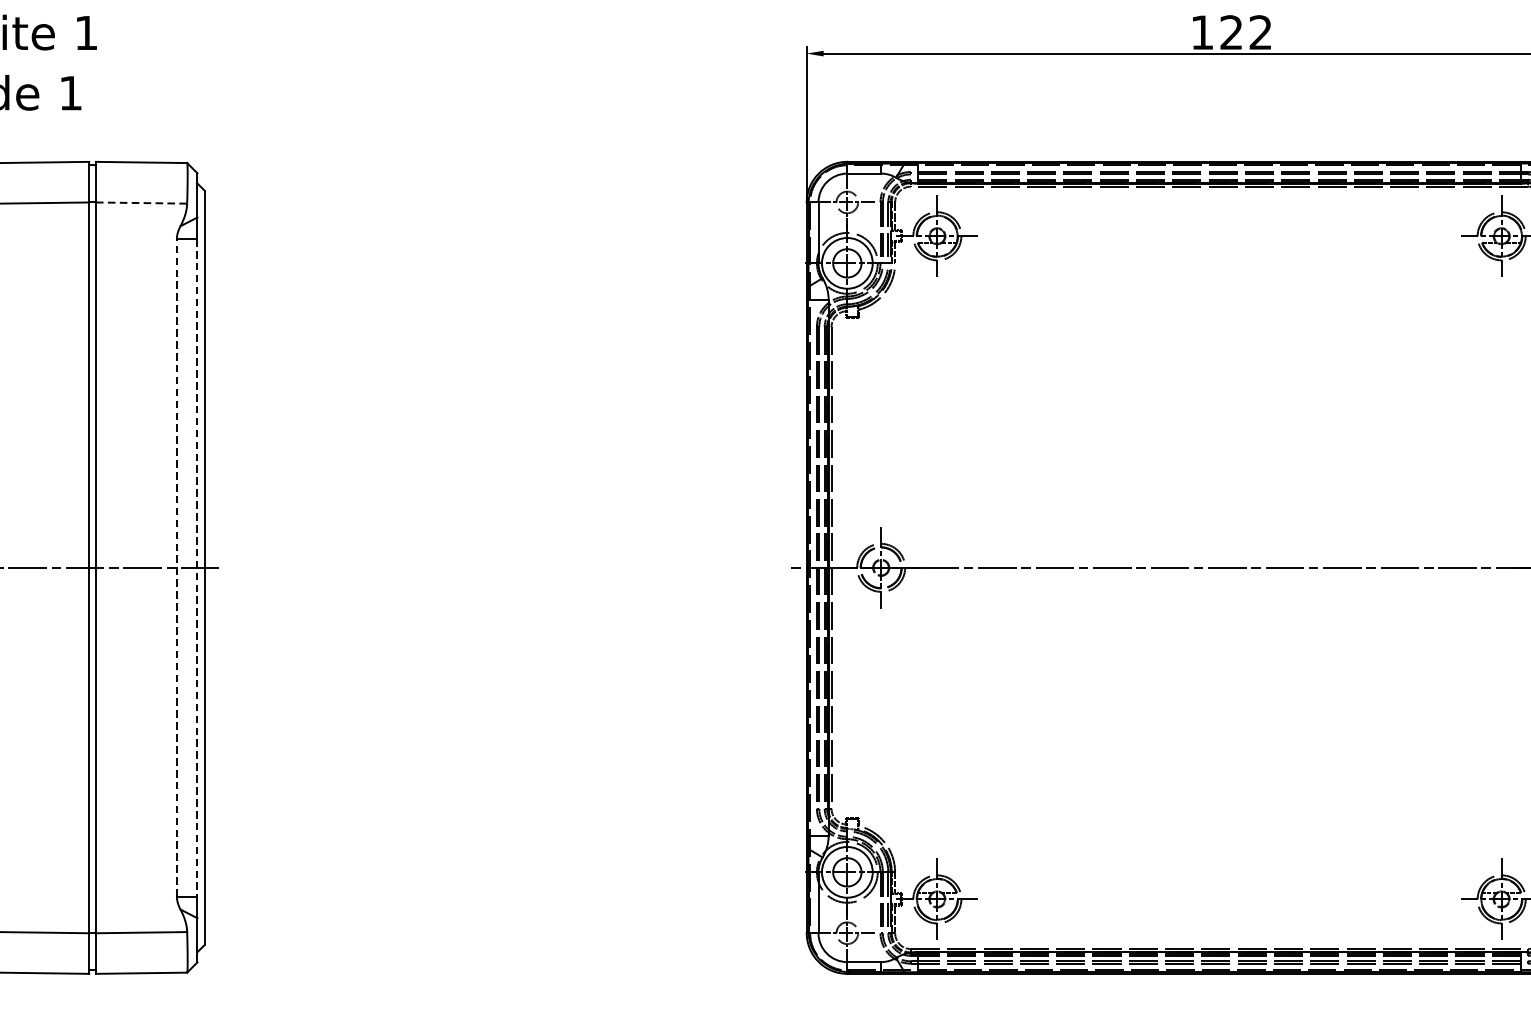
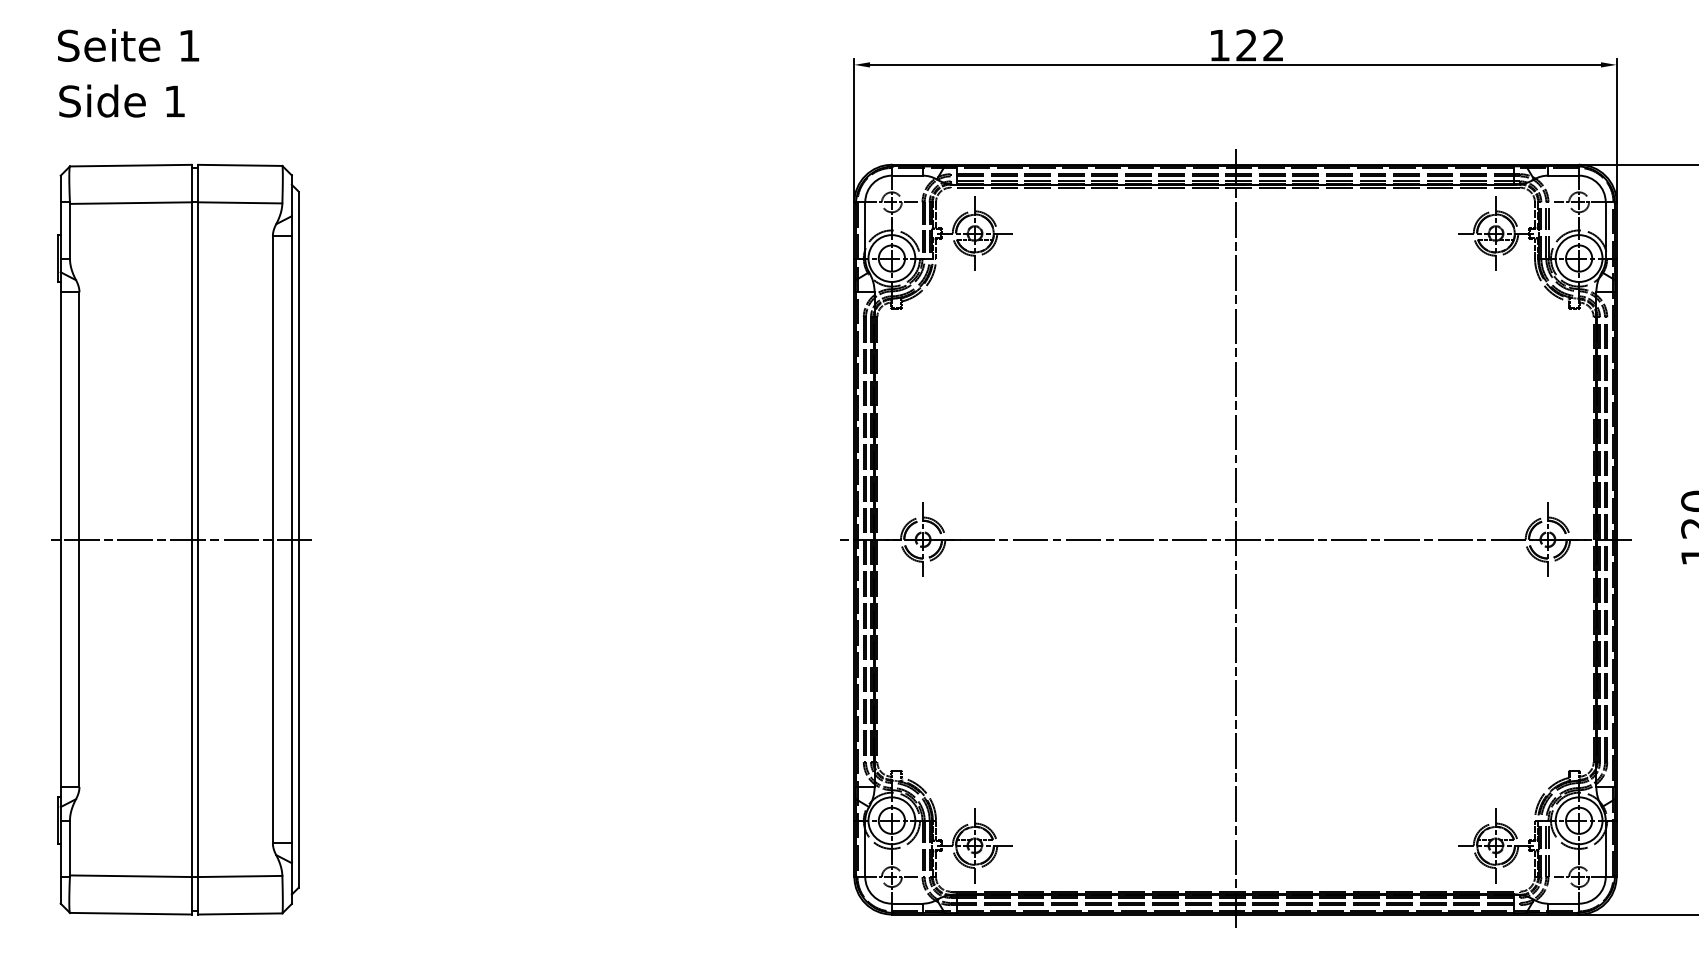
line: (141, 202) -> (240, 202), dashed -> solid
line: (176, 567) -> (272, 539), dashed -> solid
line: (197, 567) -> (291, 539), dashed -> solid
line: (1219, 567) -> (1235, 539), added

